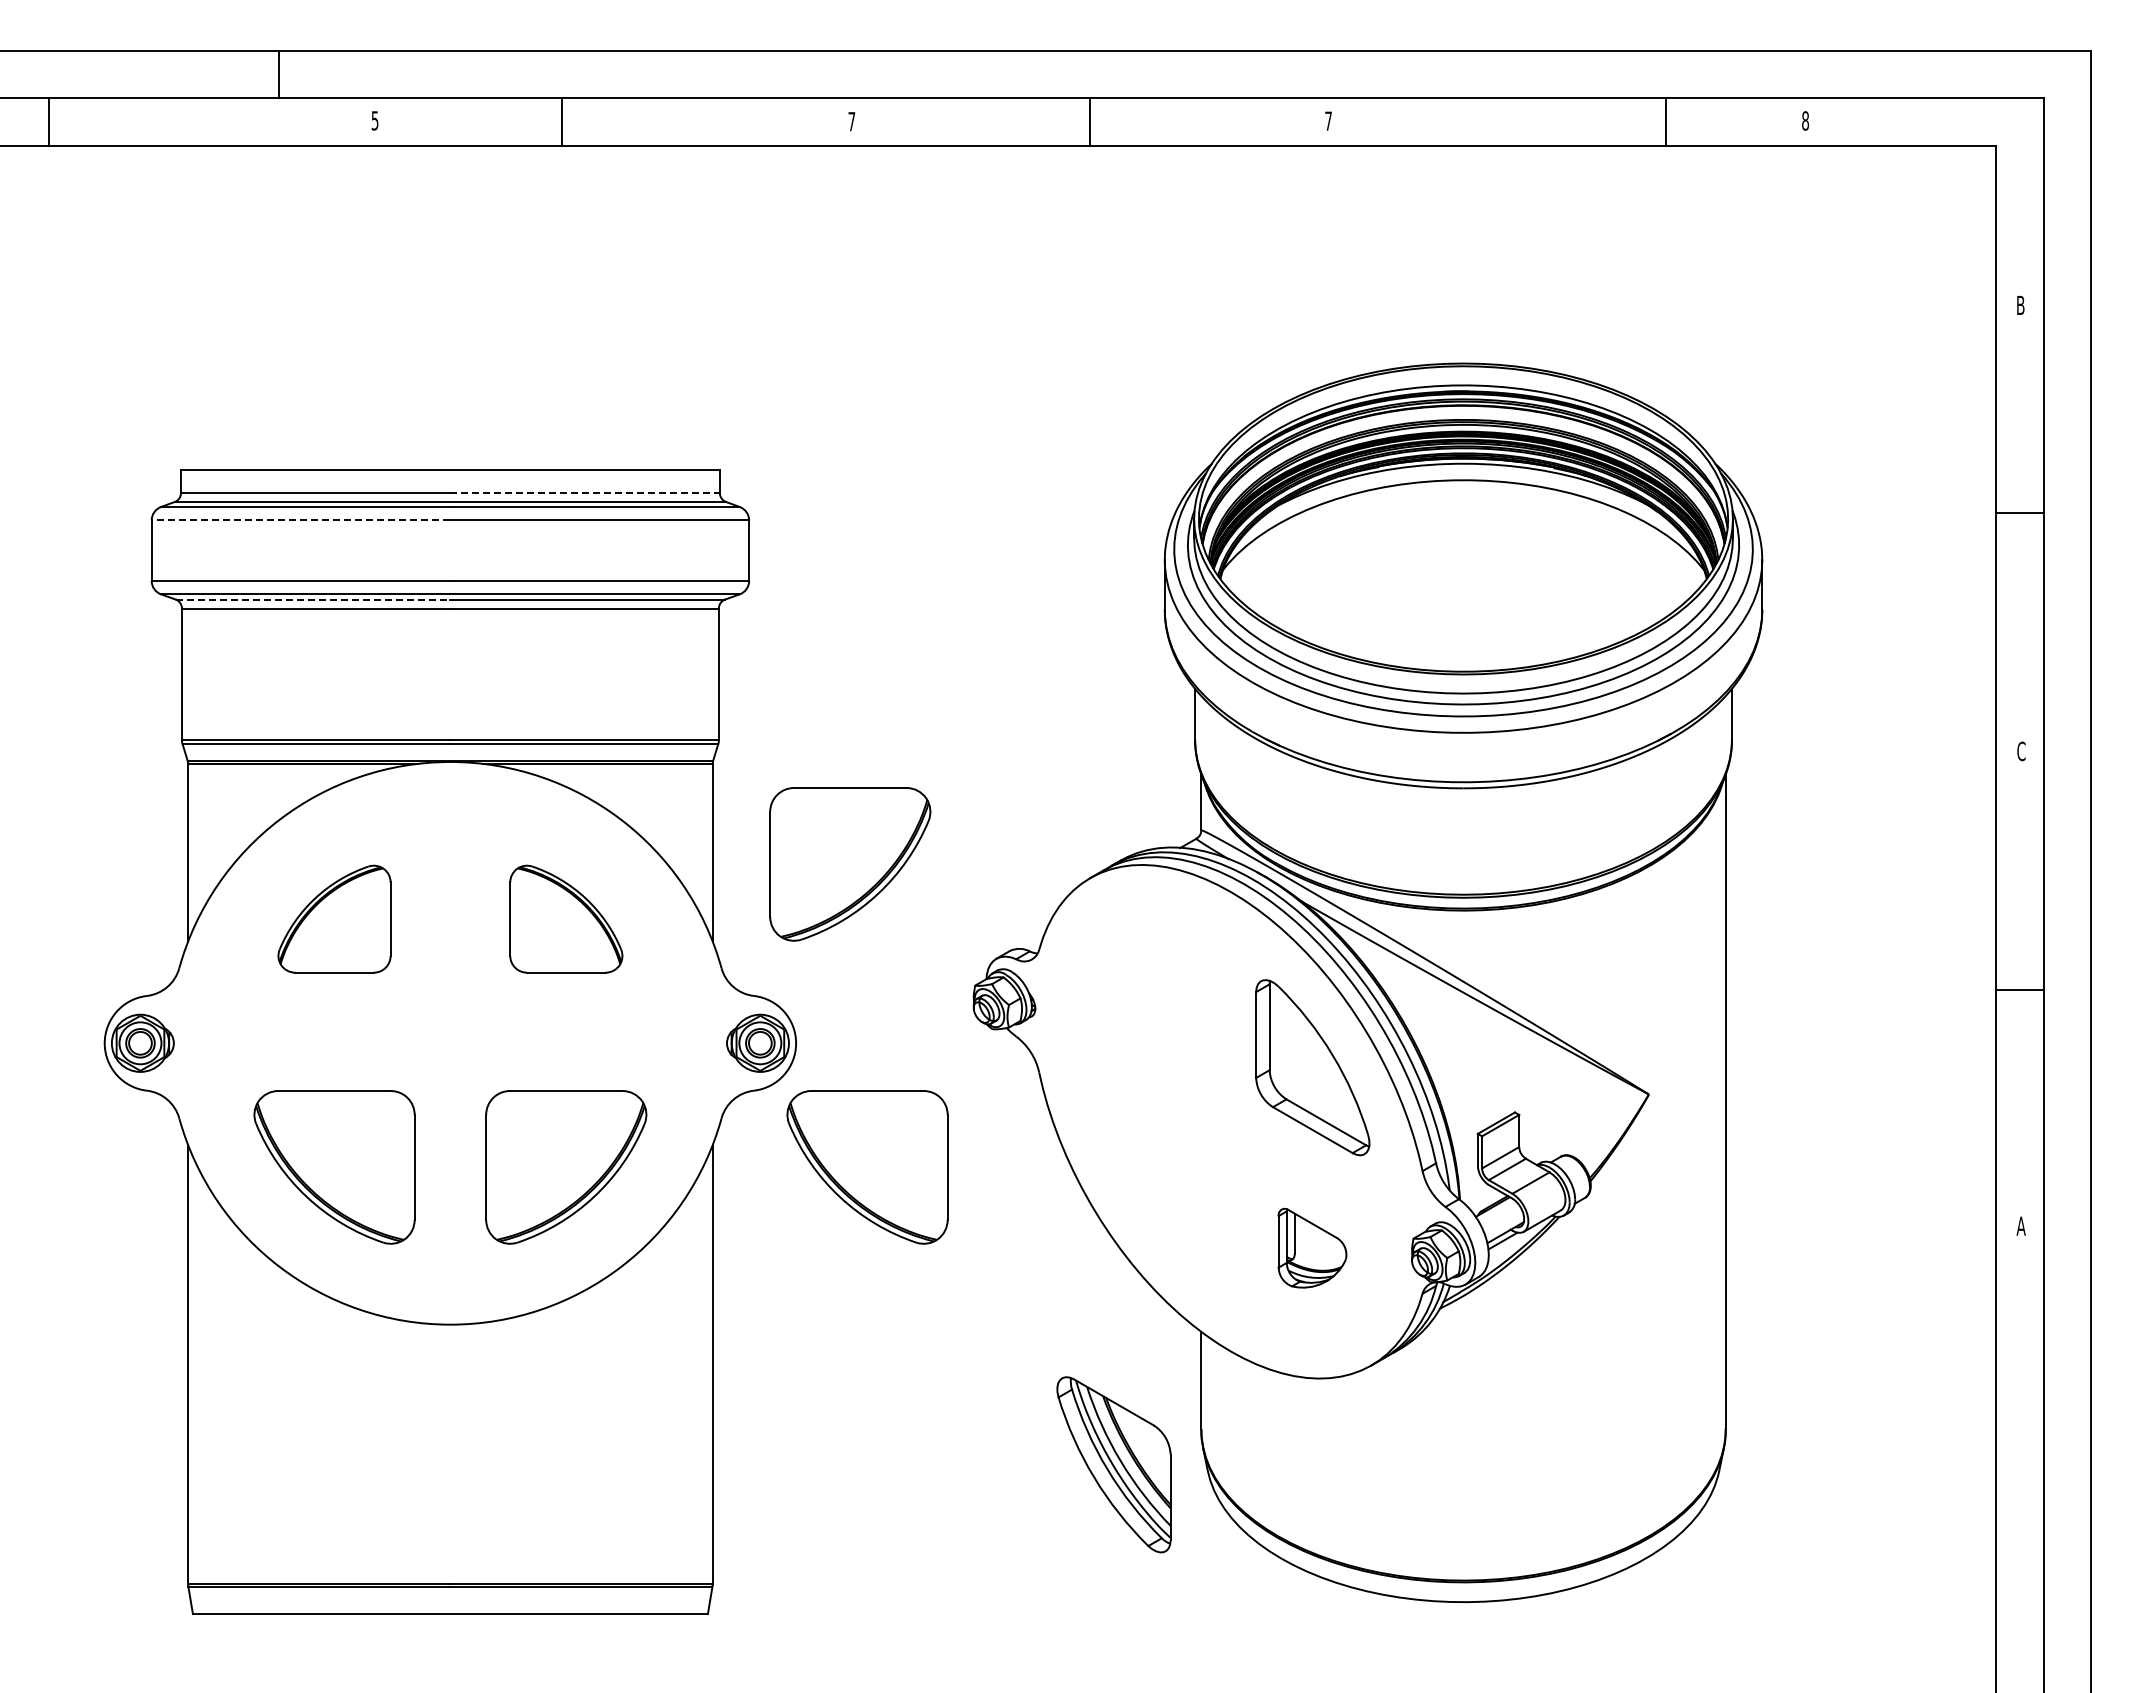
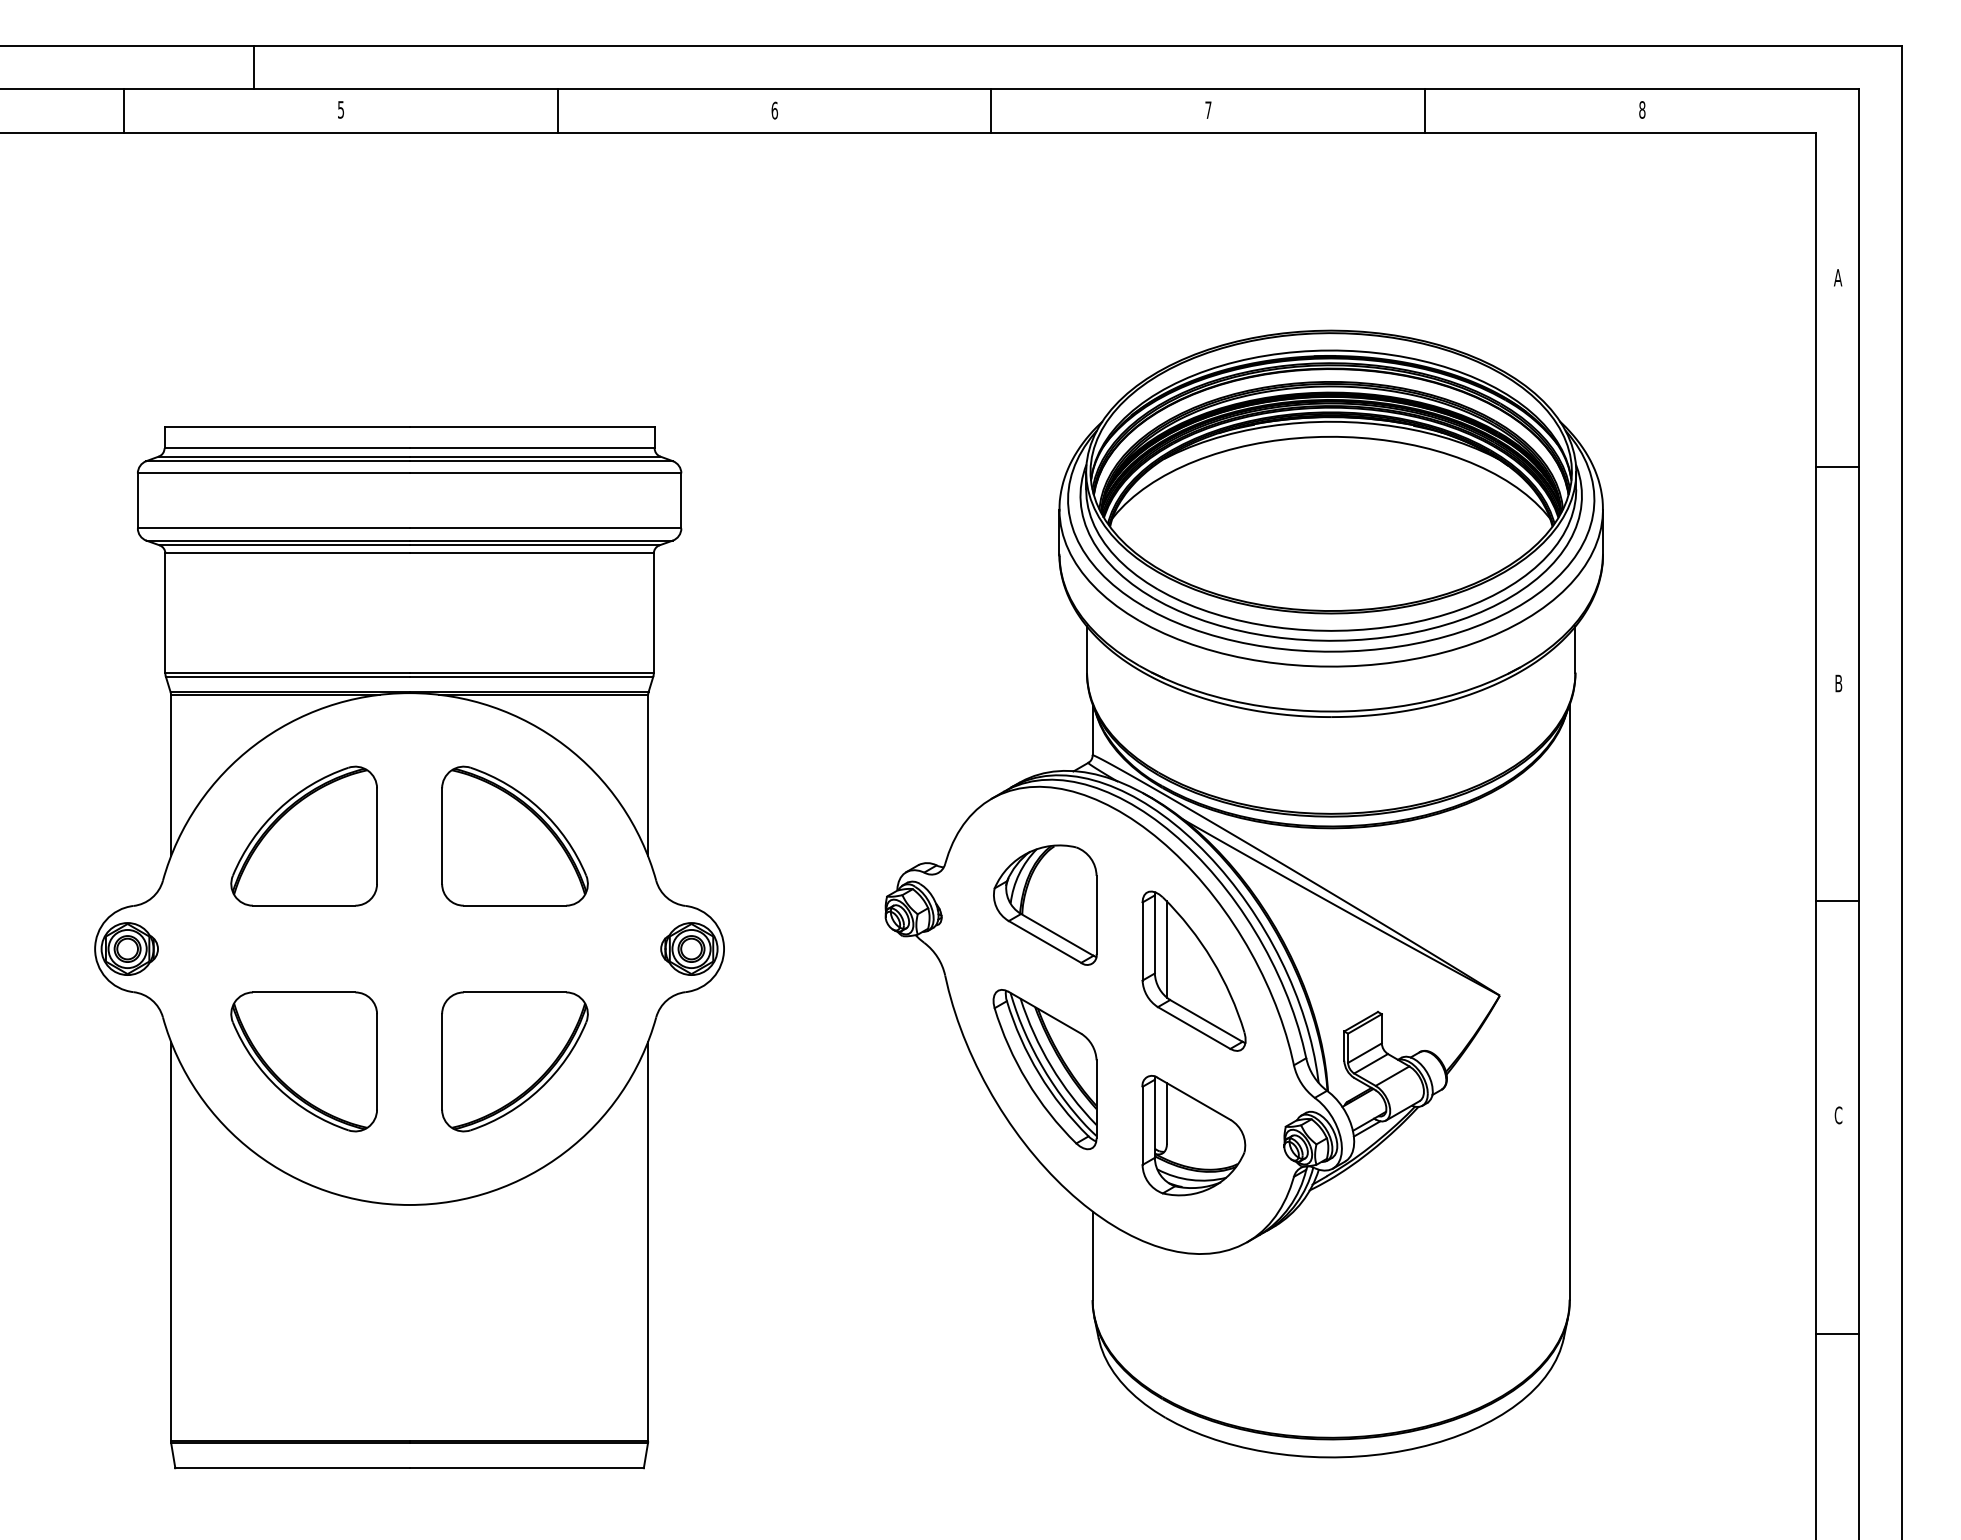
line: (49, 121) -> (124, 110), moved
line: (562, 121) -> (557, 110), moved
text: (851, 121) -> (774, 110), 7 -> 6
line: (1665, 121) -> (1424, 110), moved
text: (2020, 304) -> (1837, 276), B -> A
line: (585, 493) -> (532, 448), dashed -> solid
line: (300, 520) -> (273, 473), dashed -> solid
line: (313, 599) -> (285, 545), dashed -> solid
text: (2021, 751) -> (1838, 683), C -> B
part: (850, 864) -> (773, 786), removed
part: (334, 918) -> (304, 835), size x1.43
part: (566, 918) -> (515, 835), size x1.43
part: (1148, 994) -> (1044, 904), added
line: (1283, 1043) -> (1167, 949), added
part: (867, 1167) -> (789, 1062), removed
text: (2020, 1225) -> (1837, 1114), A -> C
part: (1312, 1247) -> (1193, 1134), size x1.67
part: (1113, 1464) -> (1044, 1069), moved
line: (2019, 1466) -> (1836, 1334), added

